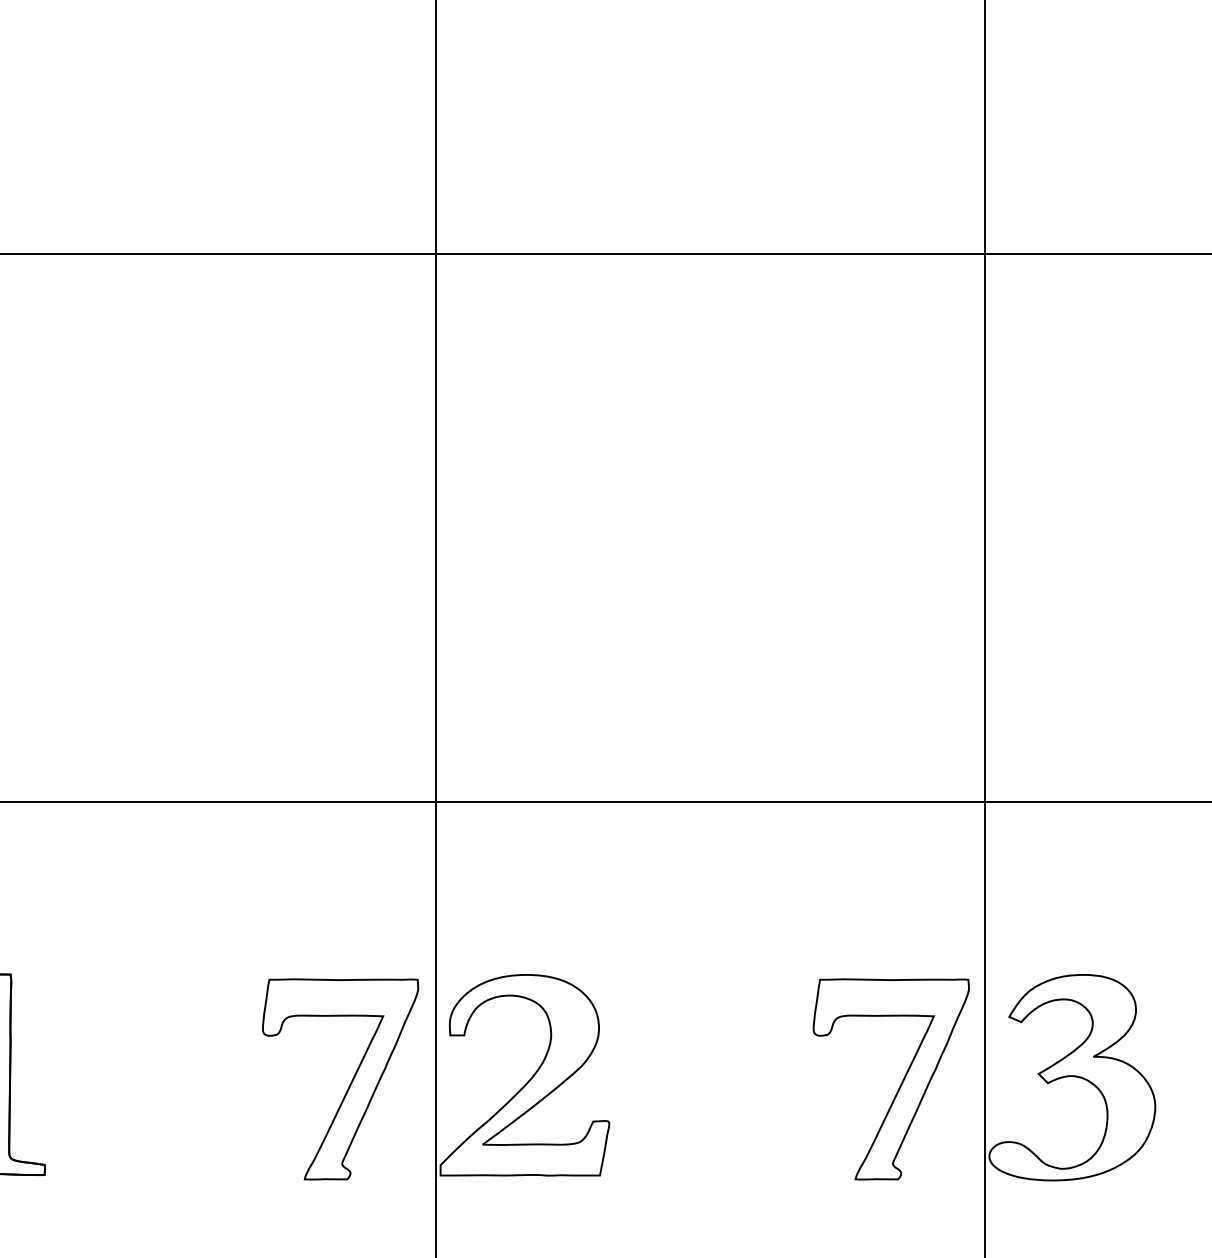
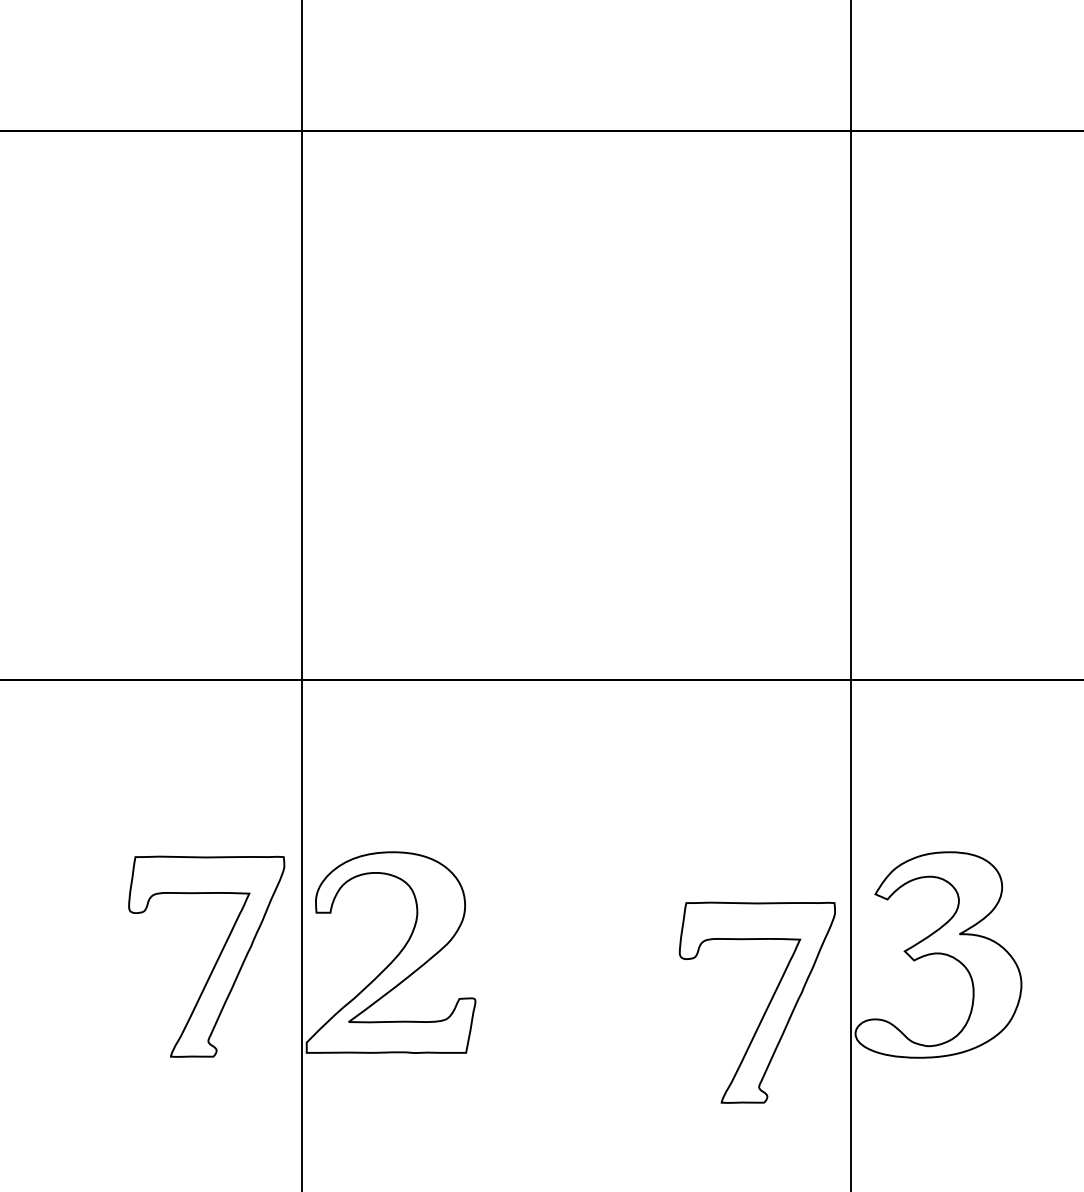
part: (901, 1081) -> (767, 1004), moved

